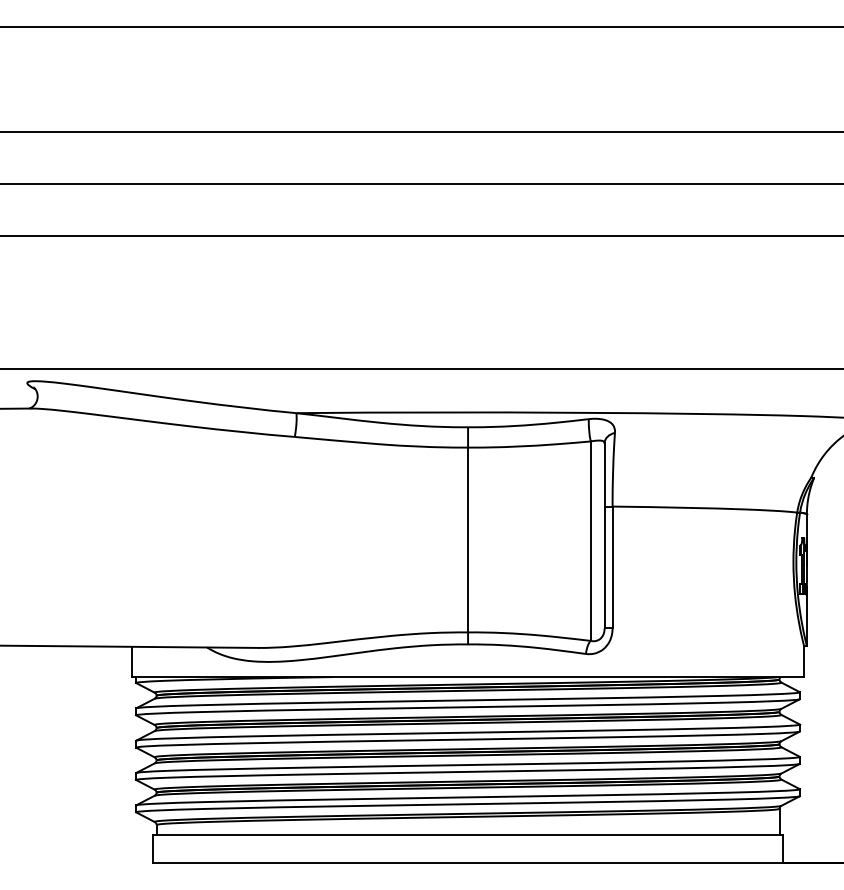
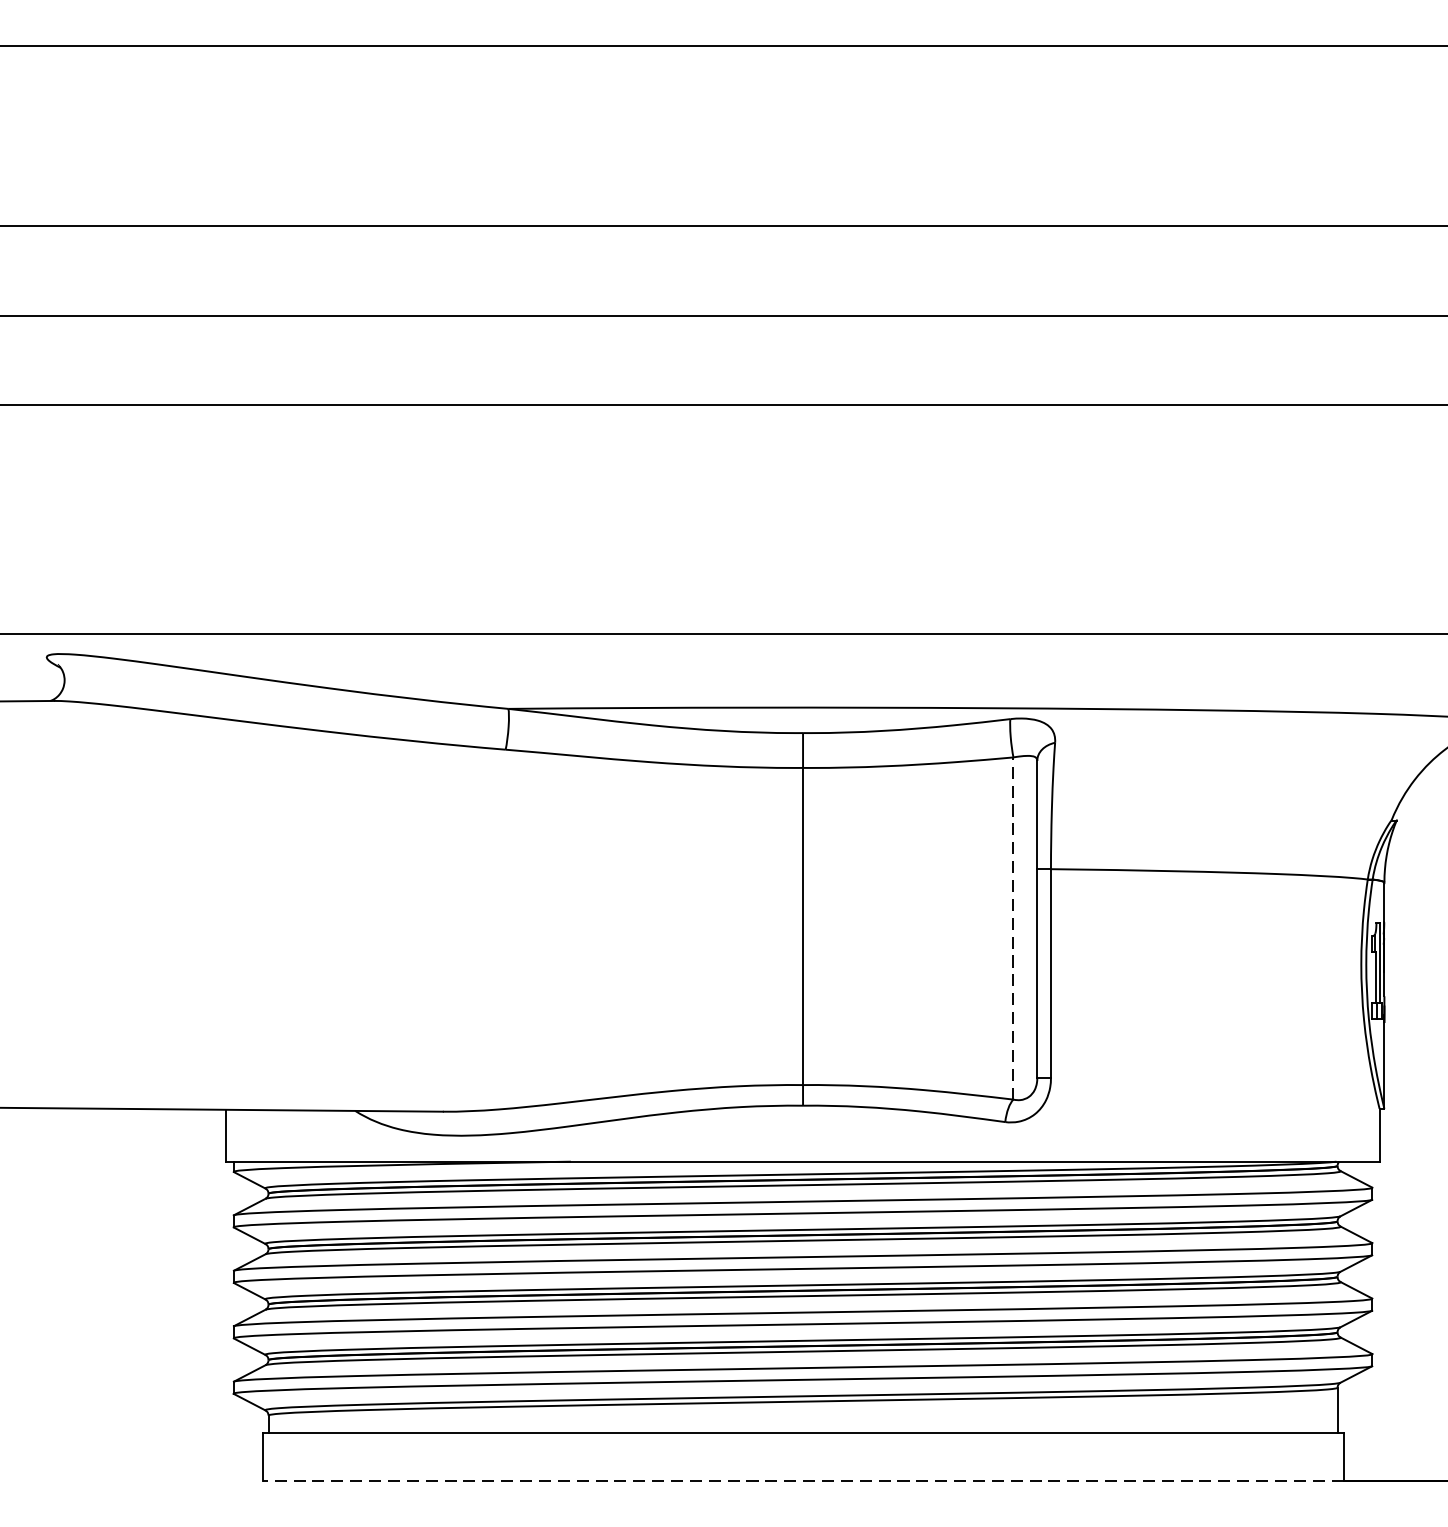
line: (590, 541) -> (1013, 929), solid -> dashed
line: (467, 863) -> (802, 1481), solid -> dashed

